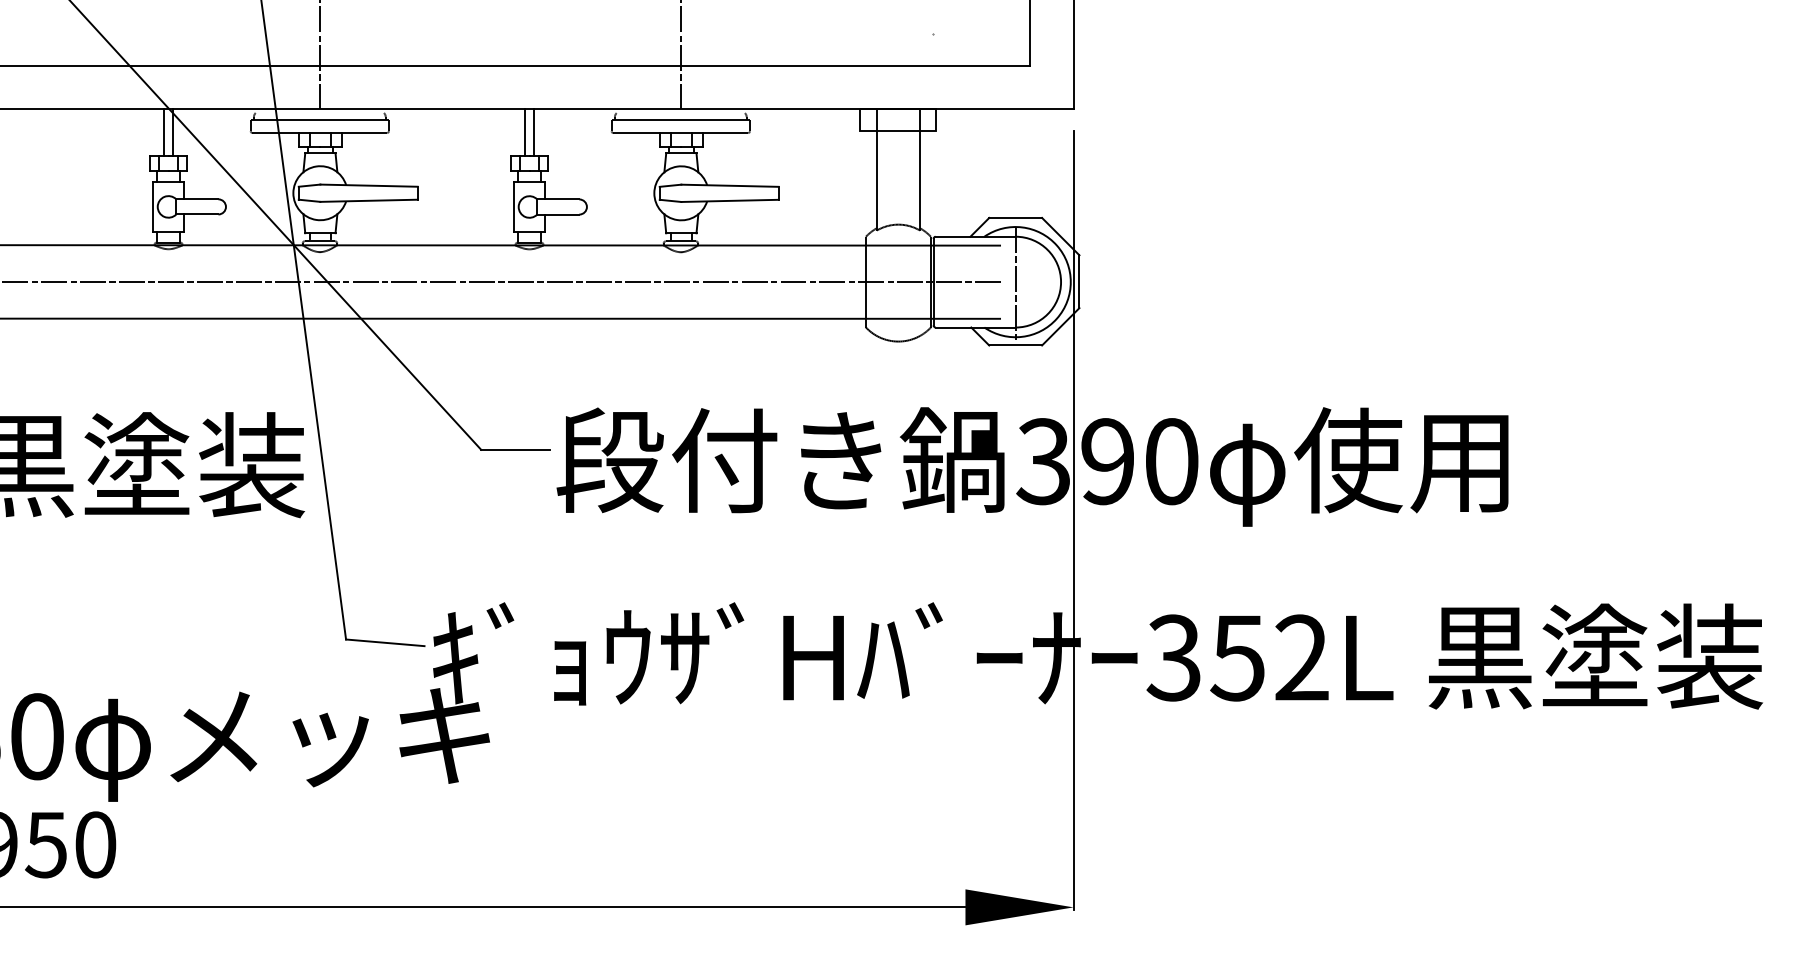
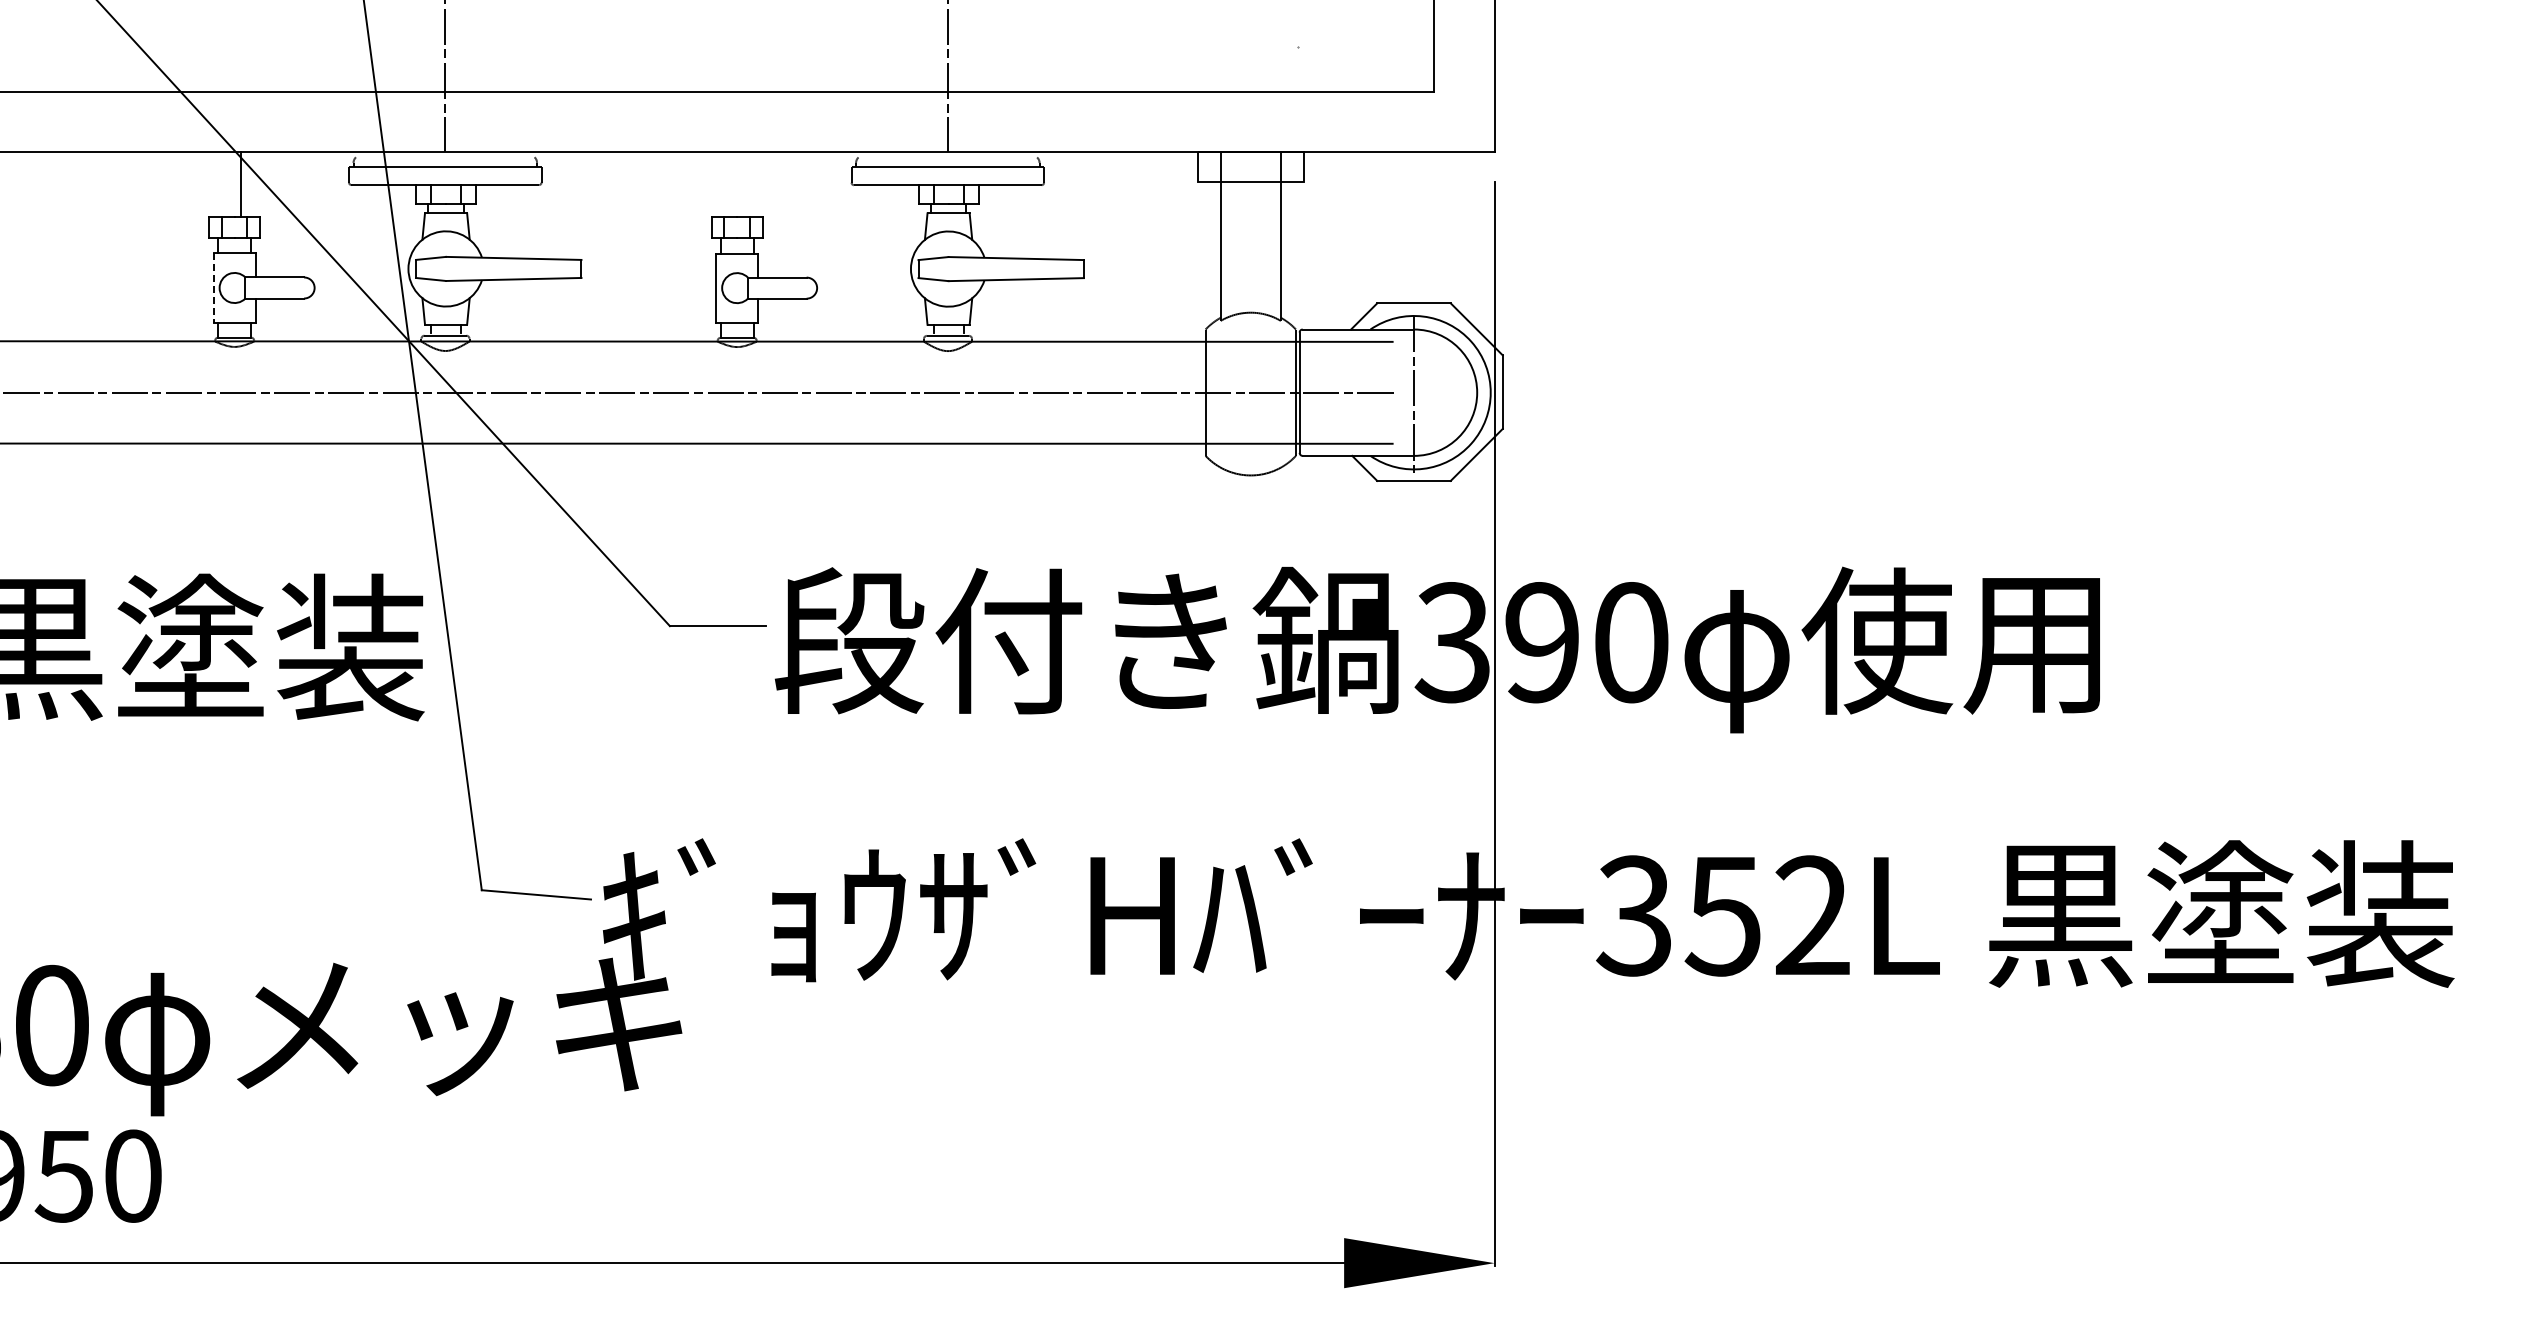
line: (164, 132) -> (228, 184), removed
line: (525, 132) -> (731, 184), removed
line: (534, 132) -> (743, 184), removed
line: (153, 207) -> (213, 288), solid -> dashed

